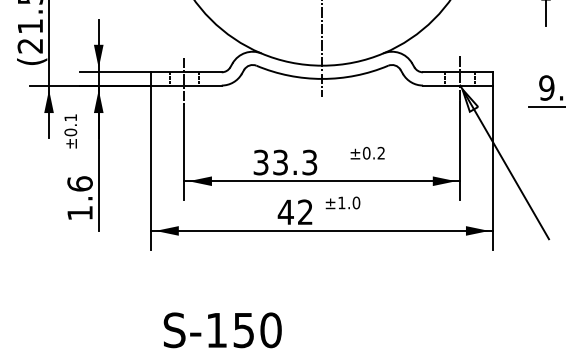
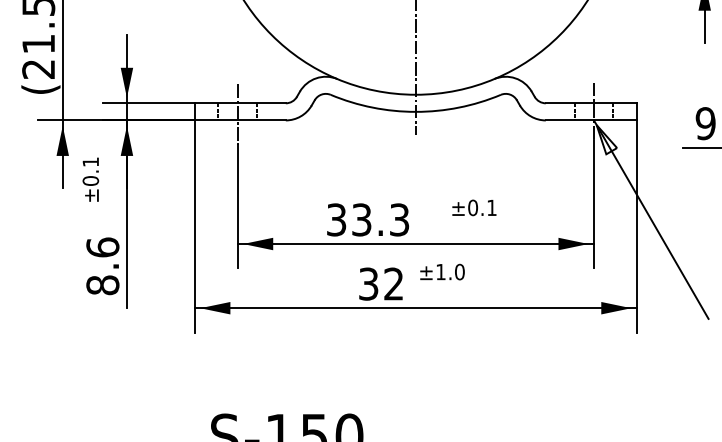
text: (380, 152) -> (490, 206), ±0.2 -> ±0.1
text: (79, 212) -> (102, 284), 1.6 -> 8.6
text: (285, 212) -> (368, 284), 42 -> 32

